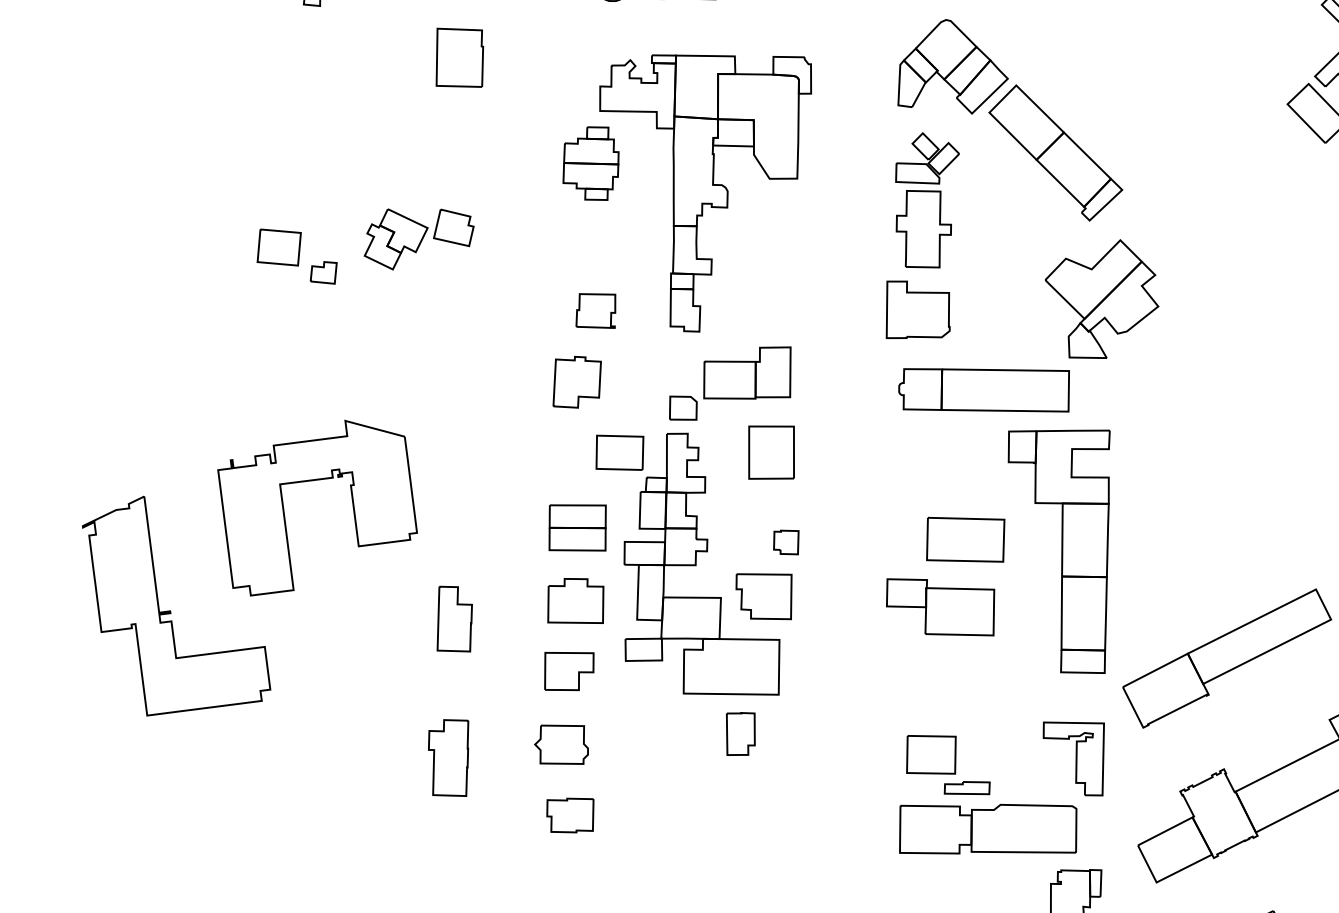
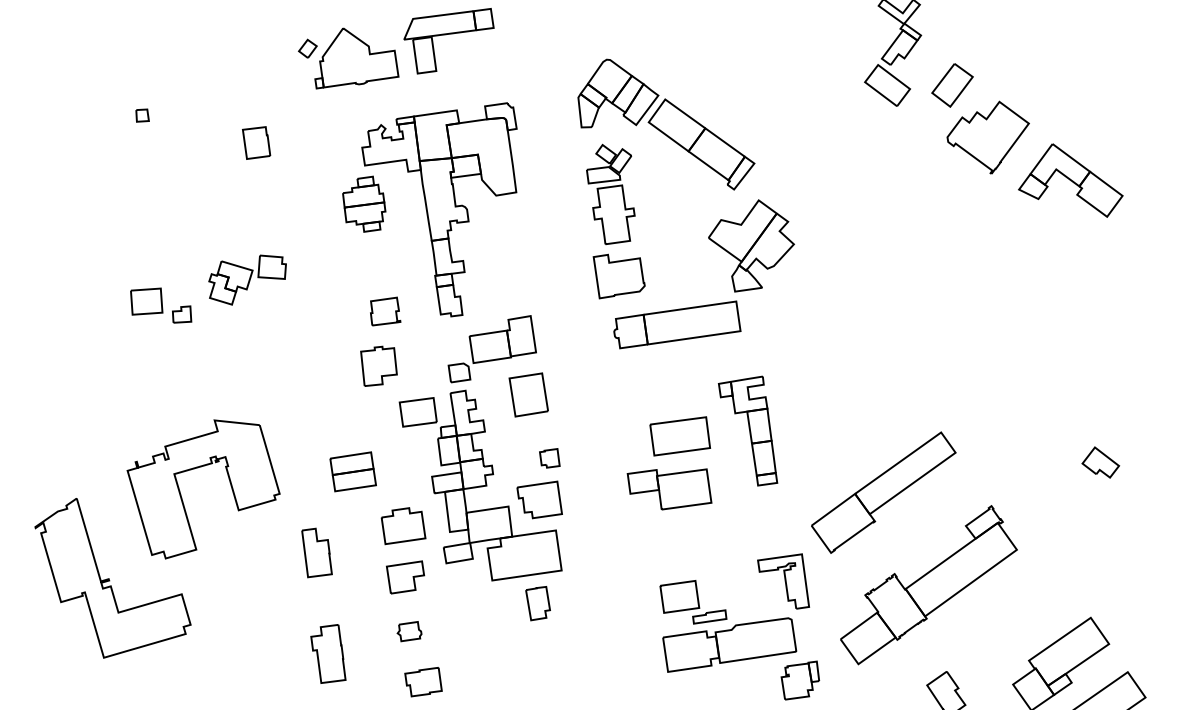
part: (459, 57) -> (256, 142), size x0.7
part: (576, 527) -> (352, 471), moved
part: (1057, 546) -> (747, 430), size x0.6
part: (562, 744) -> (409, 631), size x0.6

